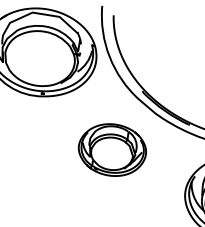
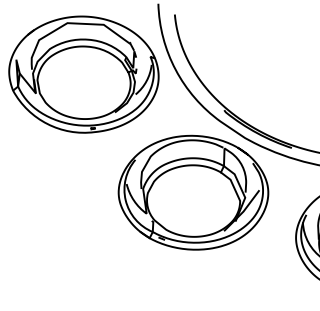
part: (112, 149) -> (193, 192), size x1.67

